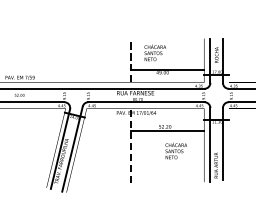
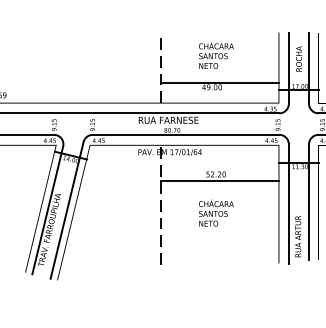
text: (154, 52) -> (215, 54), moved
text: (175, 150) -> (215, 212), moved

